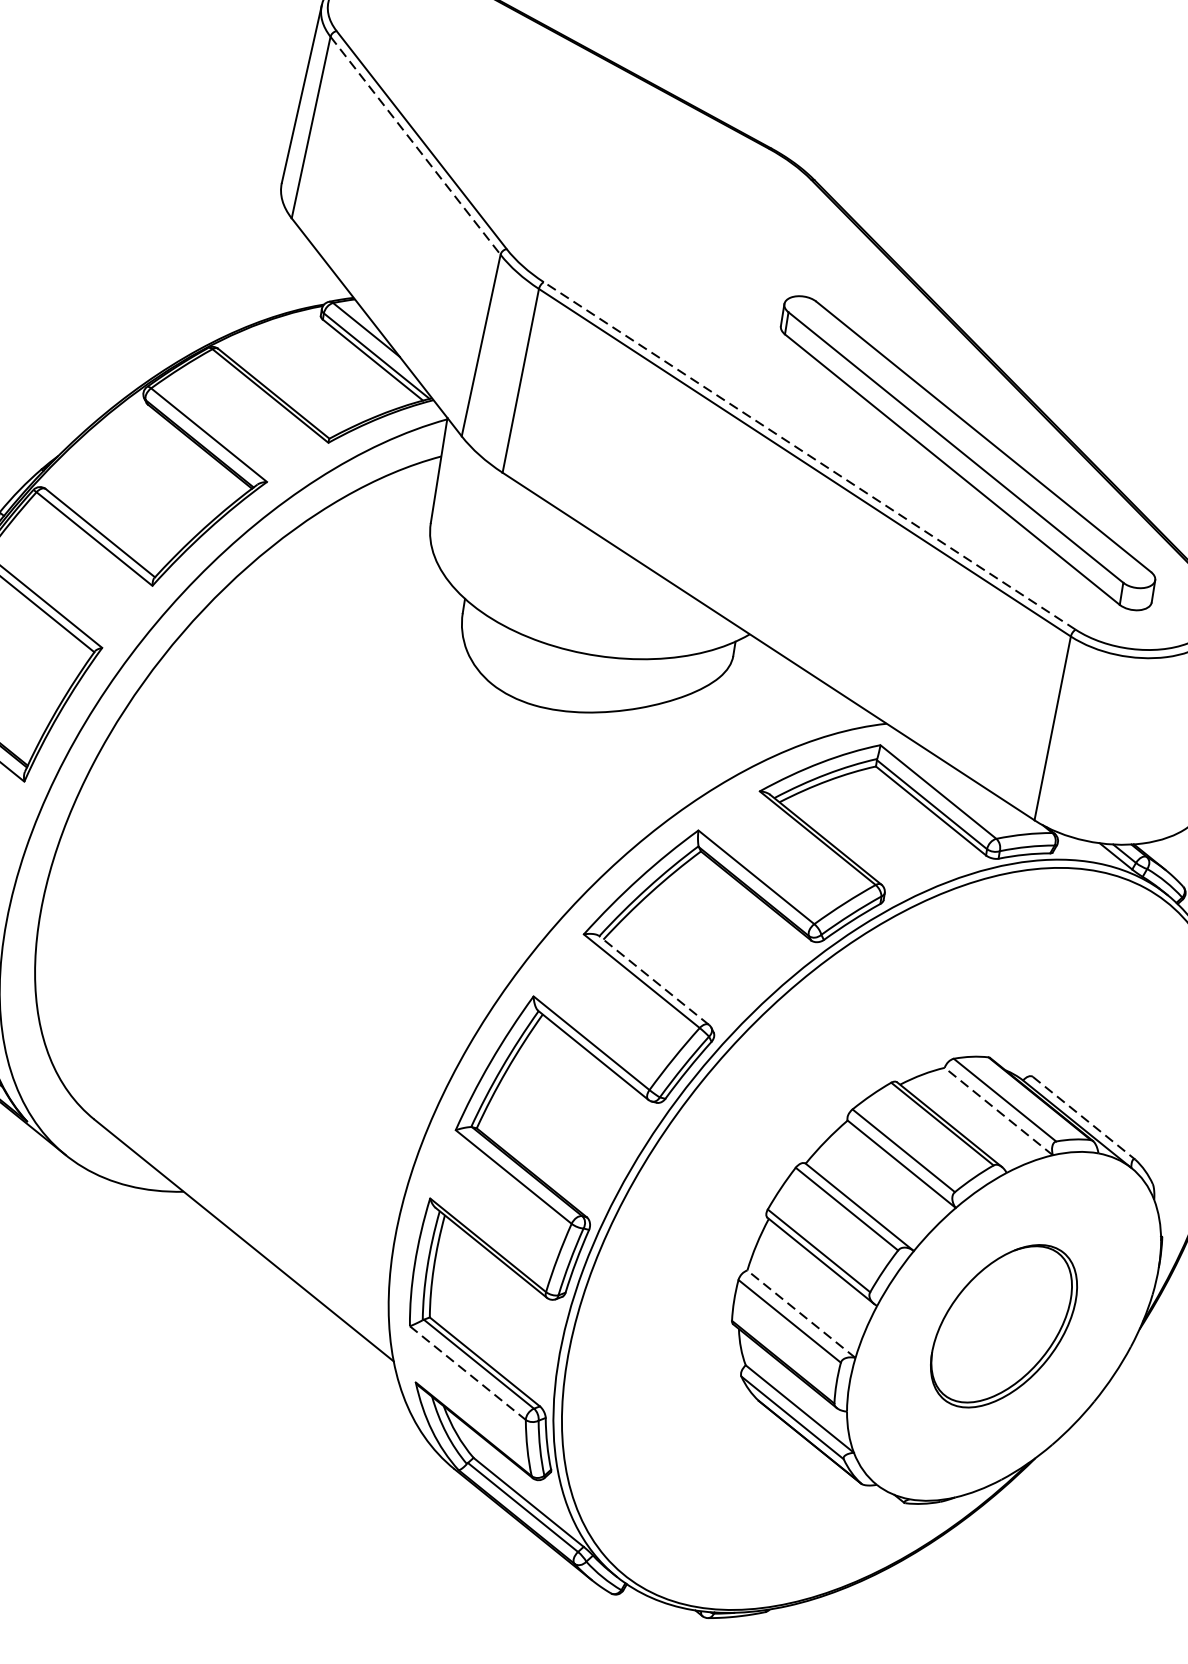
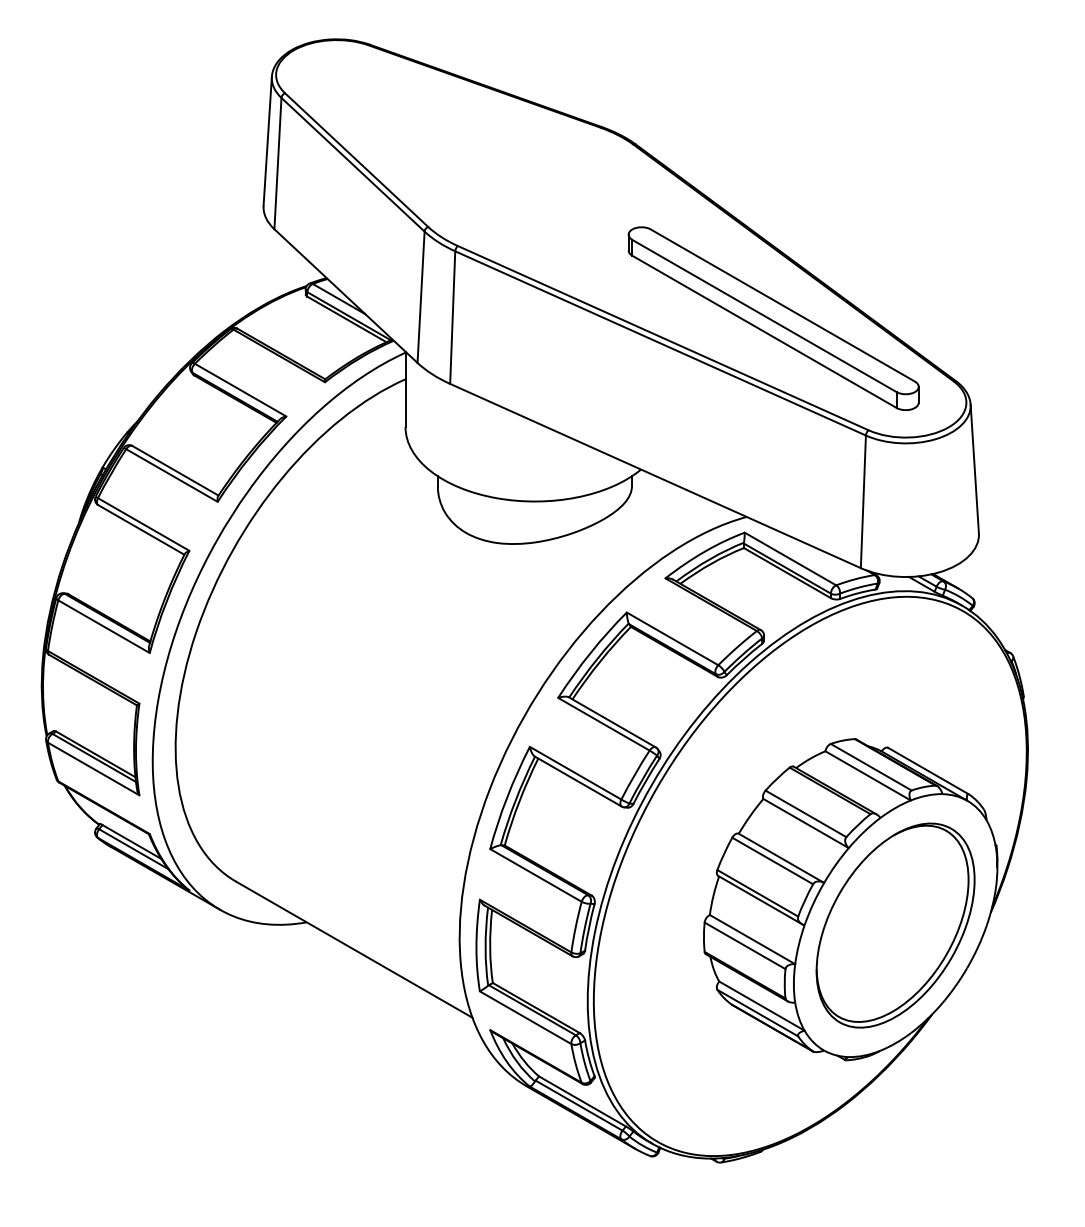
line: (416, 145) -> (353, 164), dashed -> solid
line: (808, 454) -> (662, 337), dashed -> solid
line: (652, 980) -> (611, 722), dashed -> solid
line: (997, 1110) -> (867, 775), dashed -> solid
line: (1083, 1118) -> (928, 771), dashed -> solid
line: (801, 1314) -> (752, 939), dashed -> solid
part: (1003, 1326) -> (895, 925), size x1.67
line: (467, 1372) -> (525, 1017), dashed -> solid

